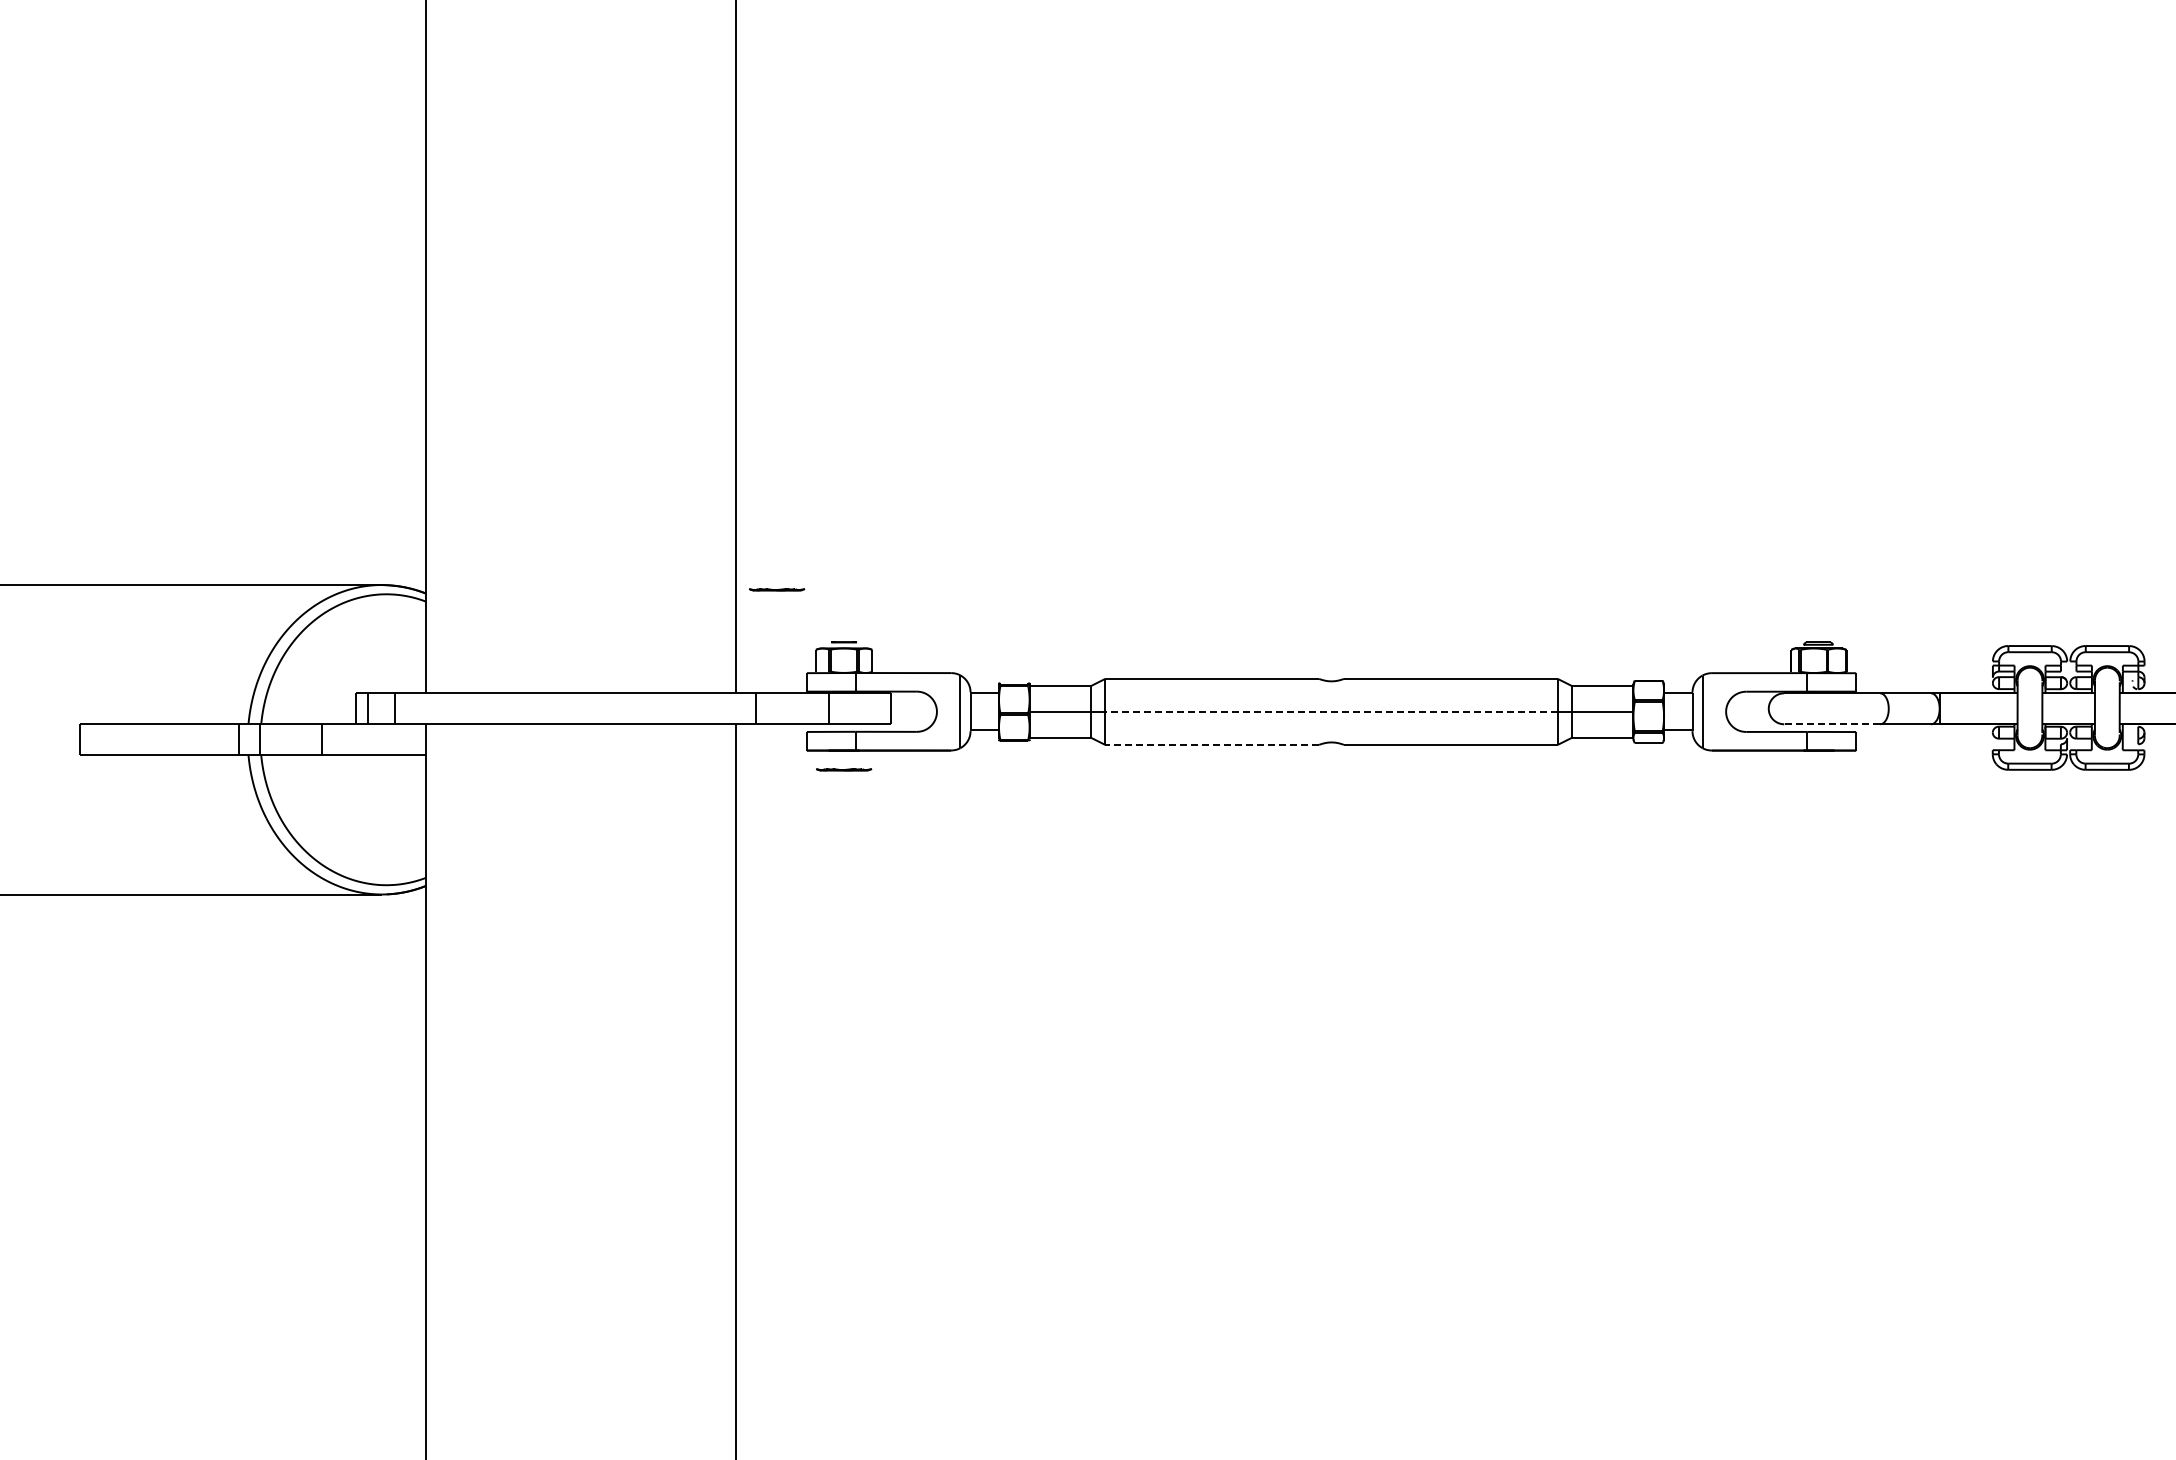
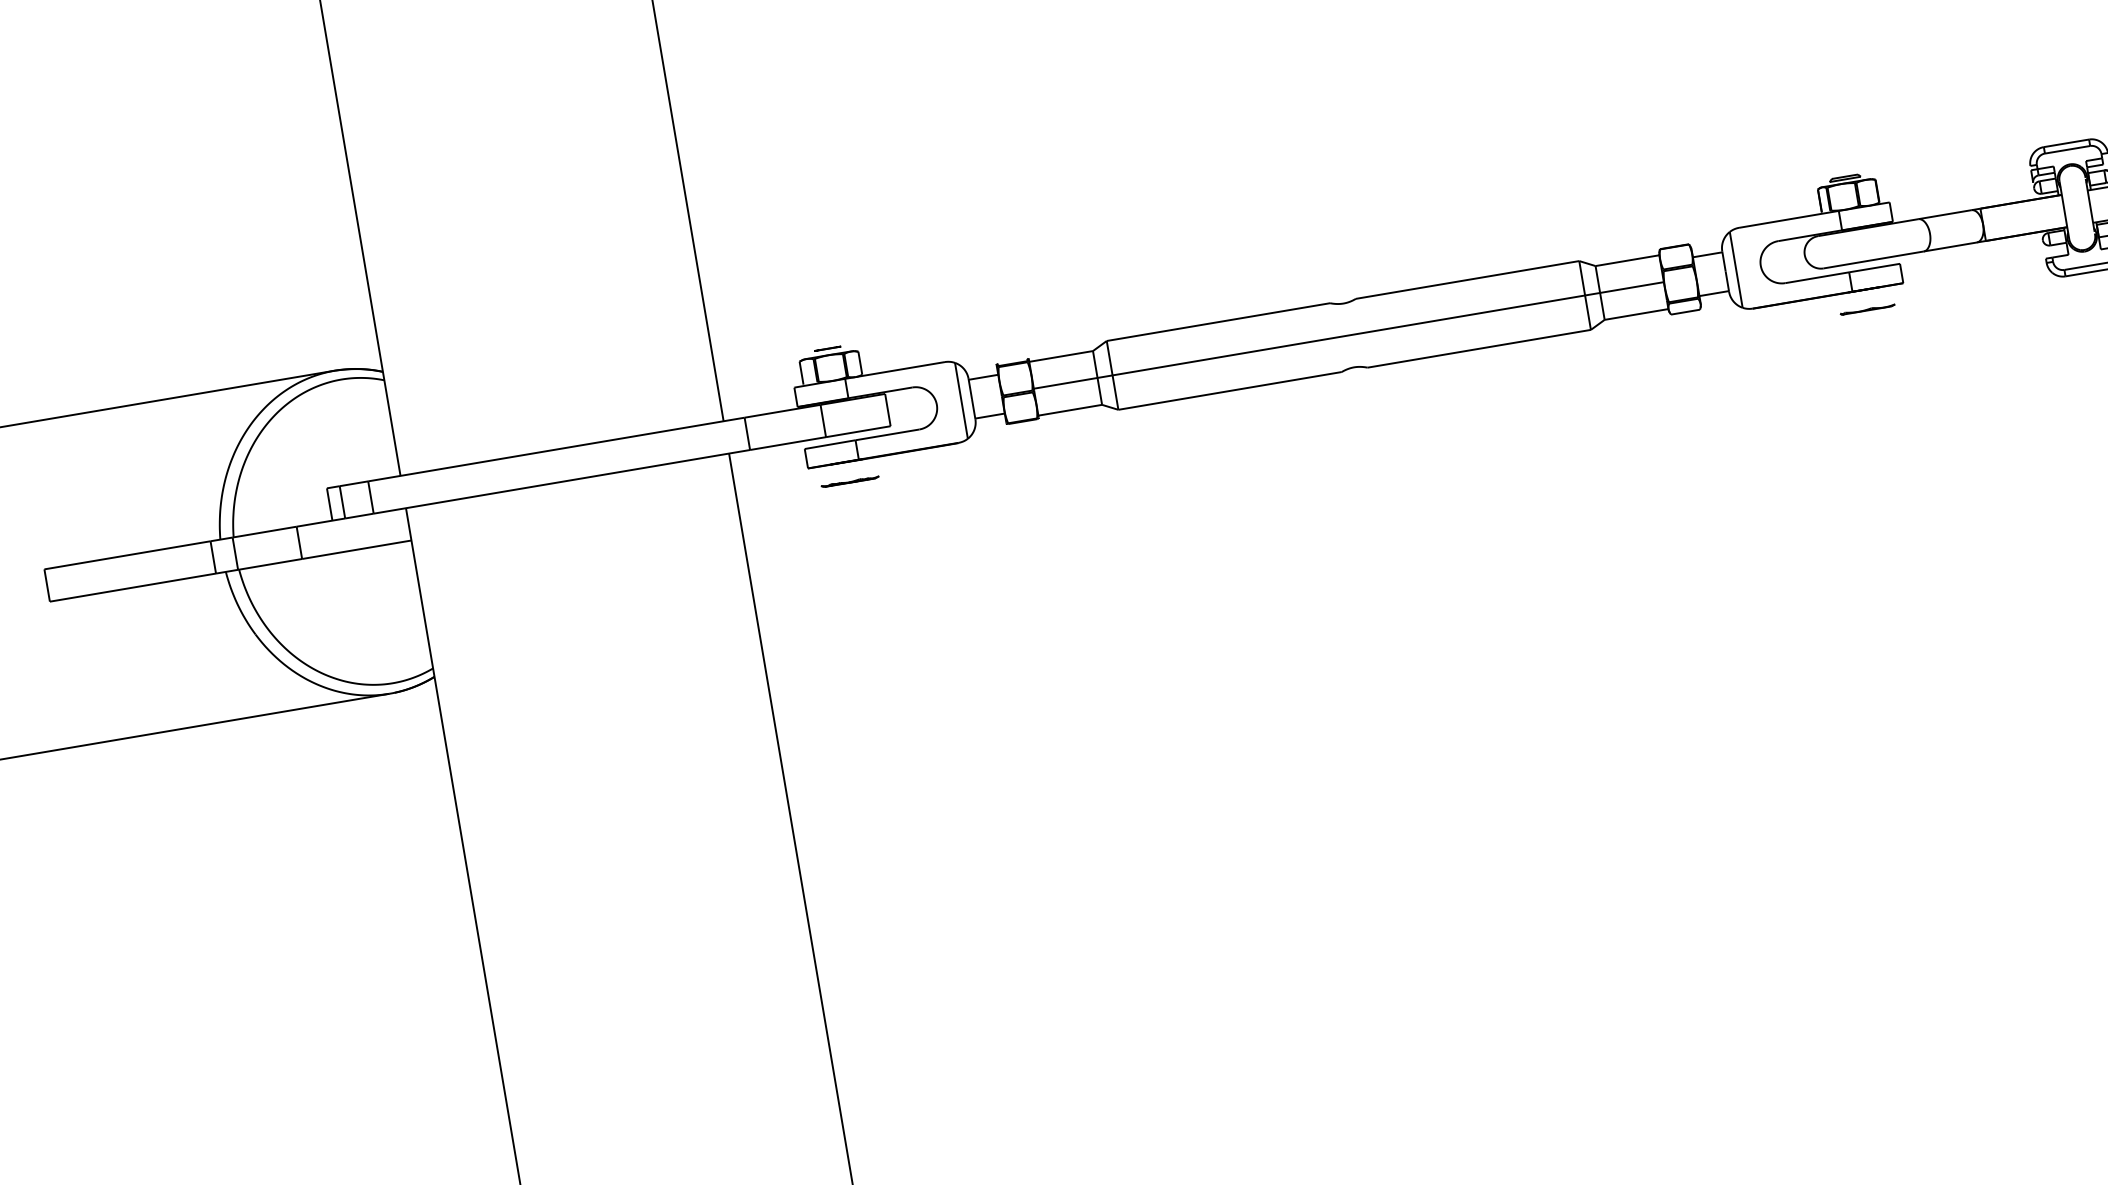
line: (777, 589) -> (748, 305), removed
line: (1331, 711) -> (1348, 335), dashed -> solid
line: (1831, 724) -> (1873, 260), dashed -> solid
line: (1212, 744) -> (1230, 390), dashed -> solid
line: (1818, 769) -> (1867, 309), added

